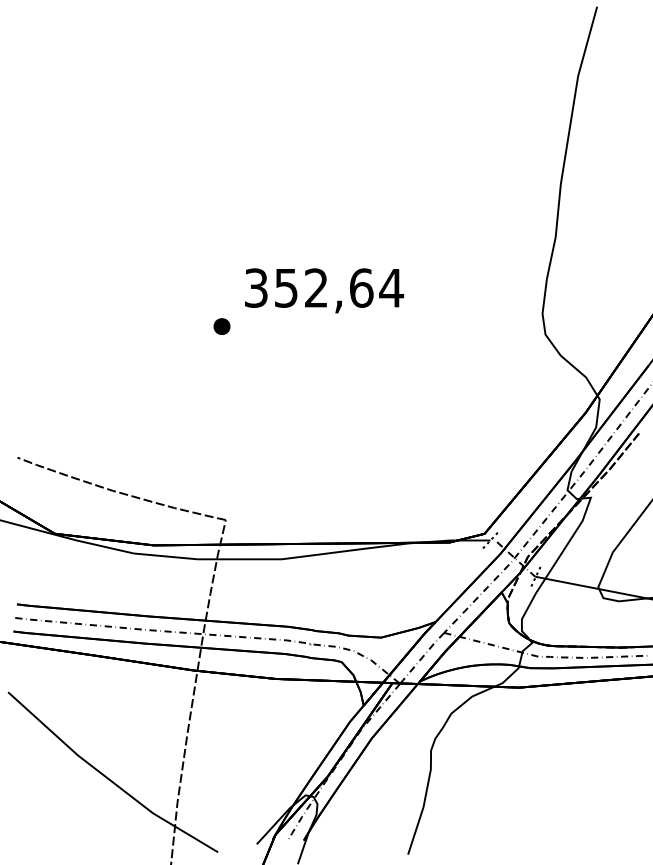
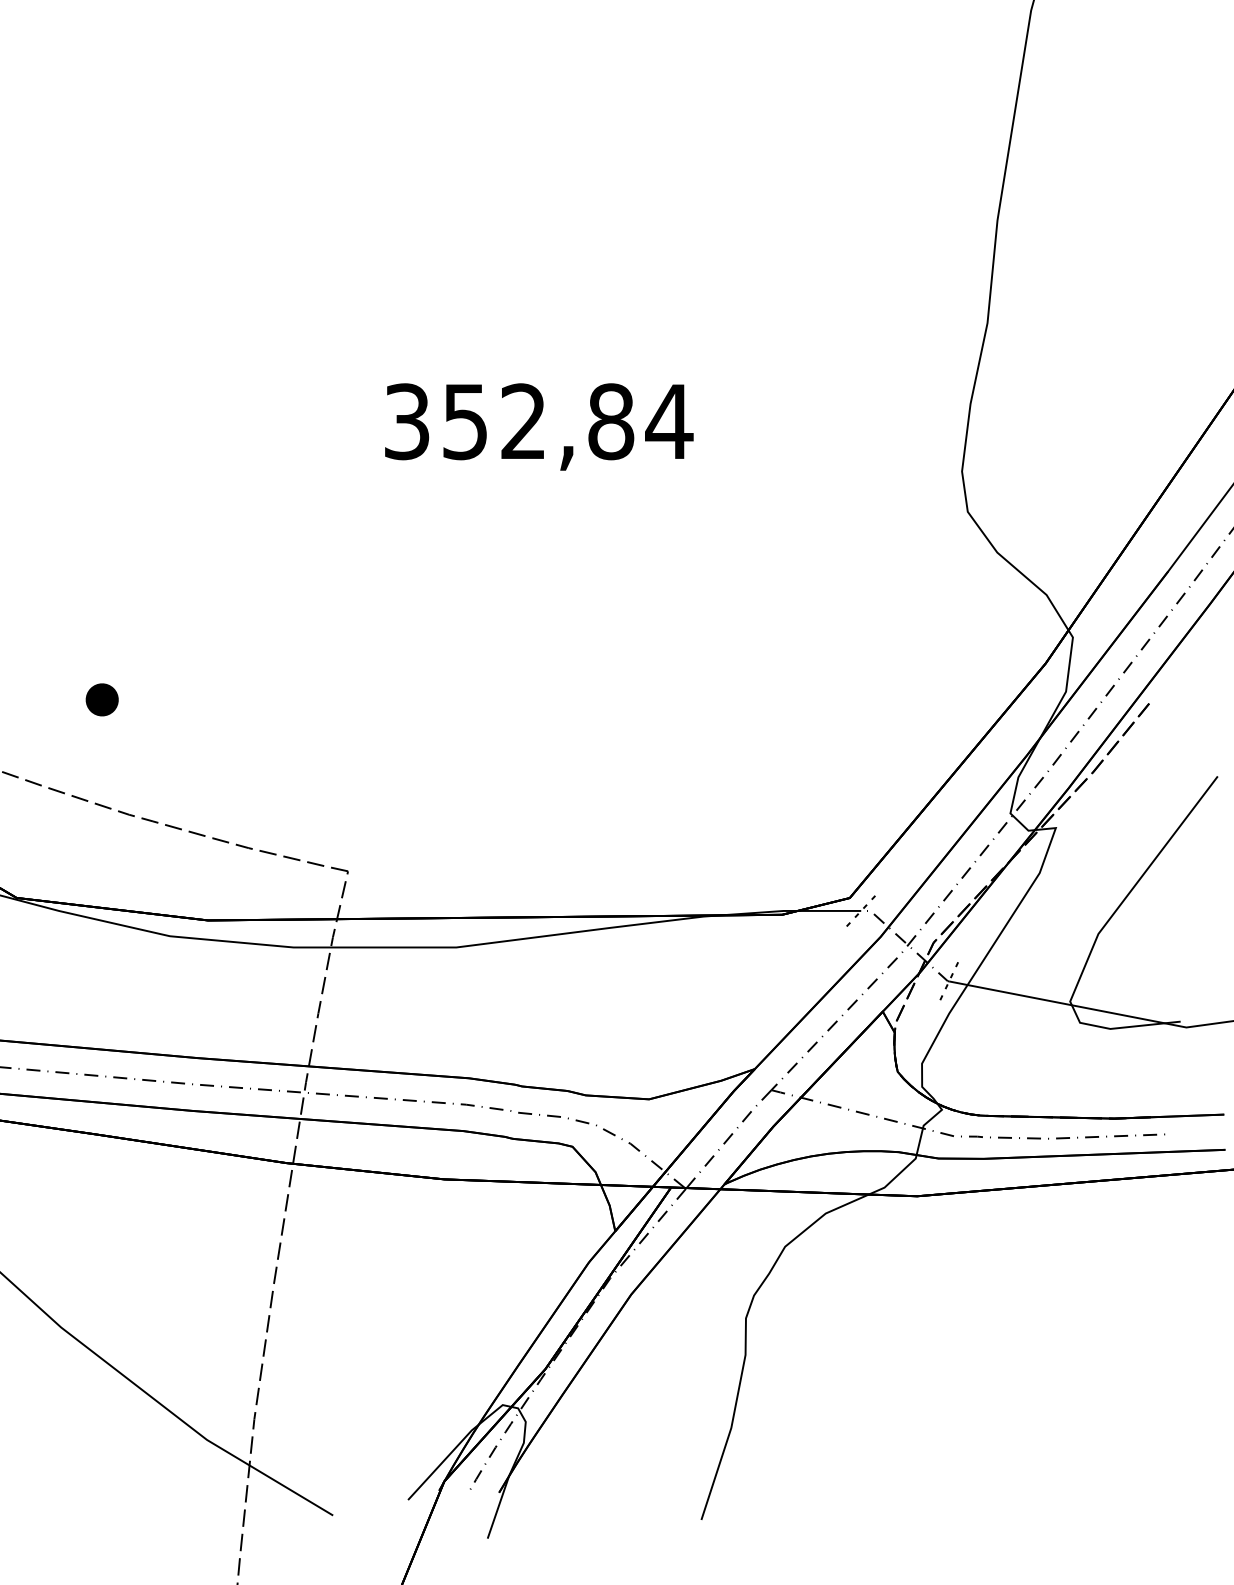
text: (361, 287) -> (611, 420), 352,64 -> 352,84
part: (221, 326) -> (101, 699), moved

